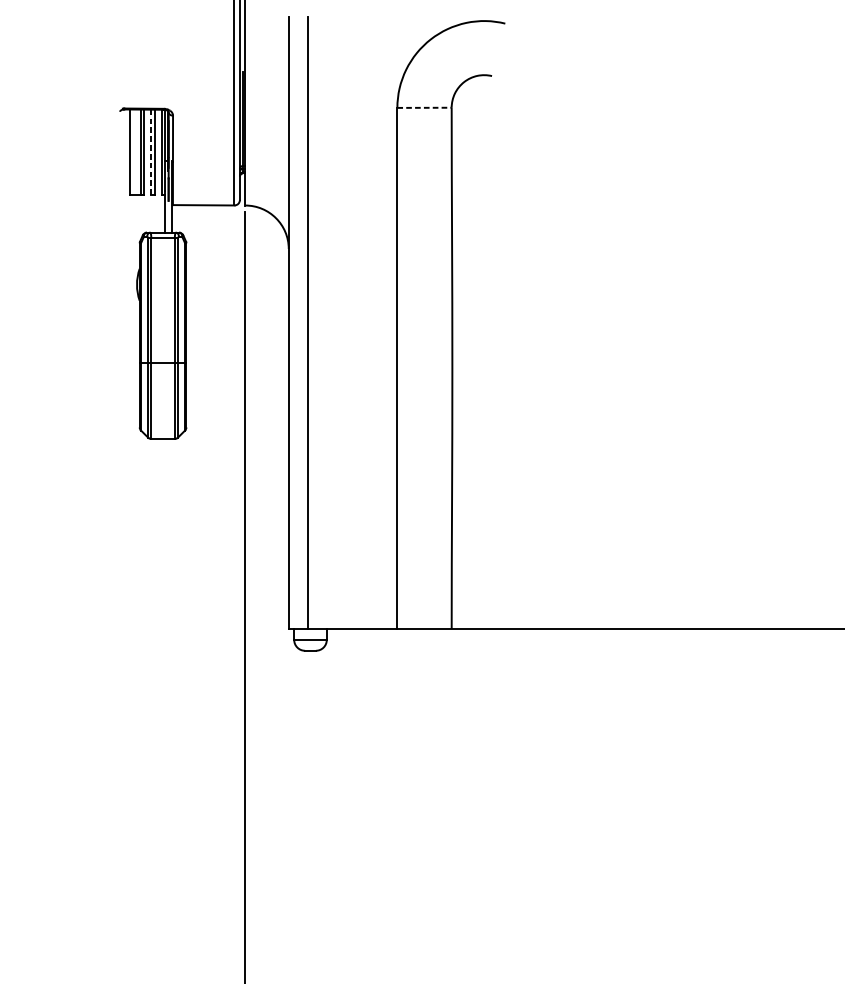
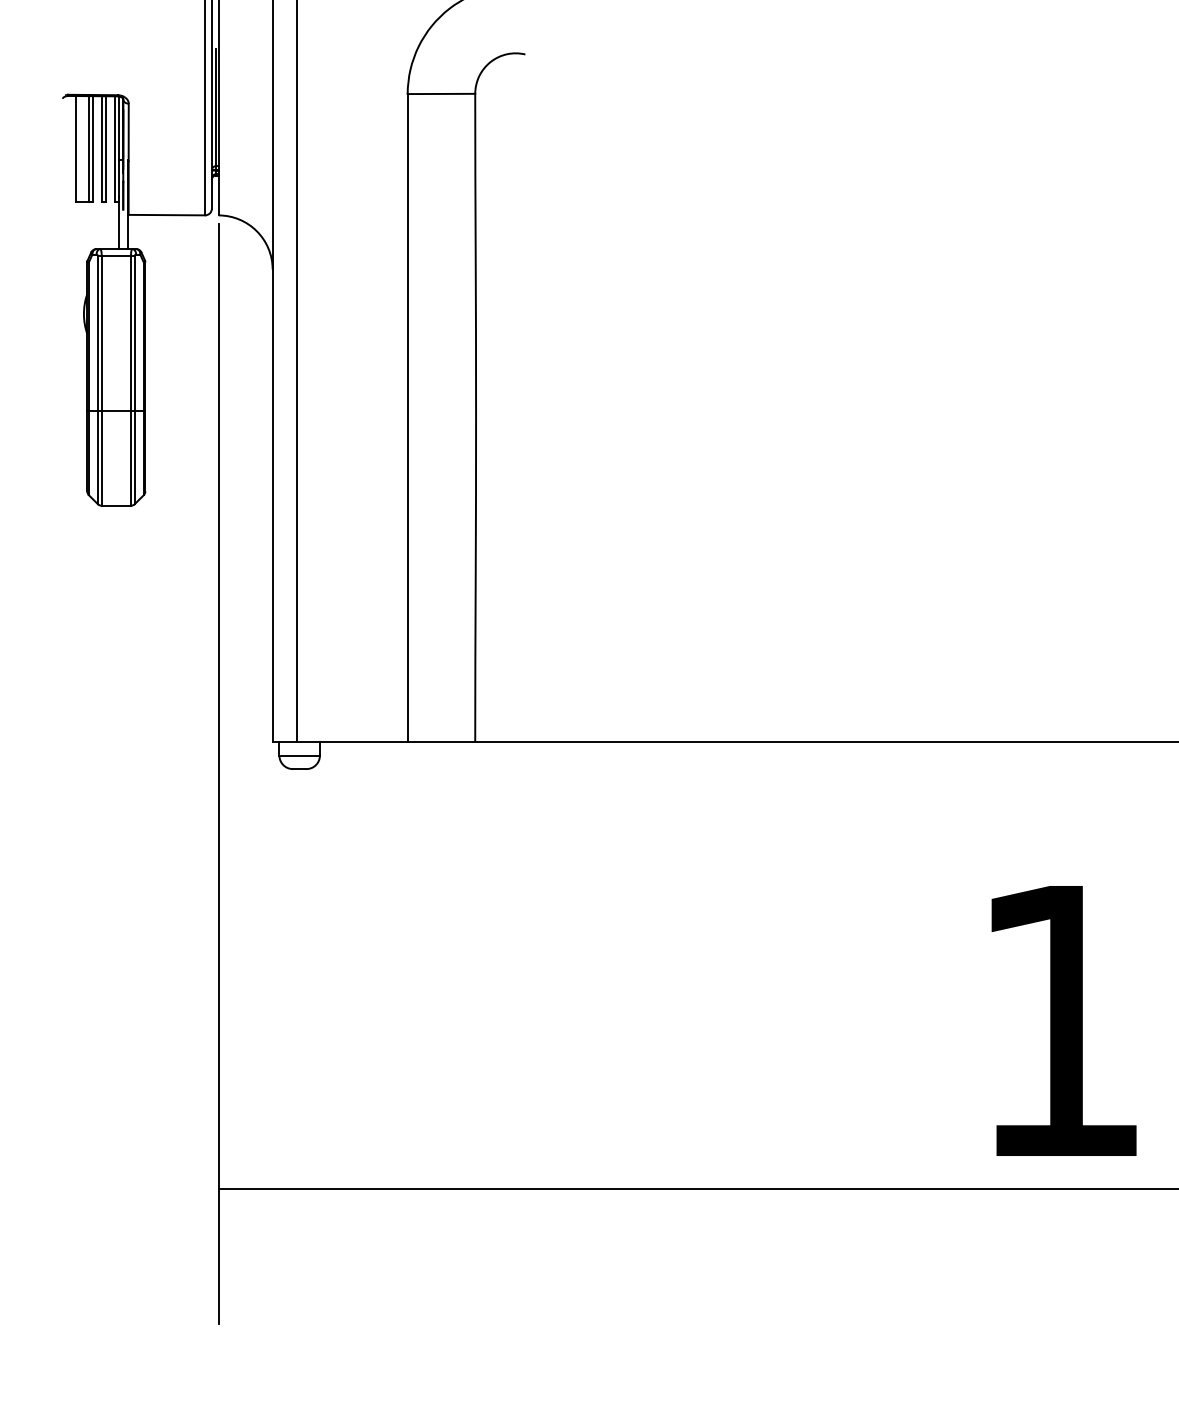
line: (424, 107) -> (441, 93), dashed -> solid
line: (151, 152) -> (101, 149), dashed -> solid

